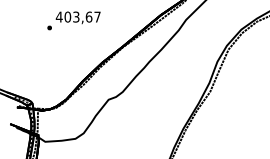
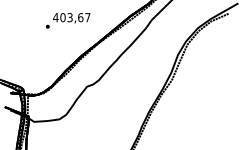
text: (74, 20) -> (68, 20), moved

